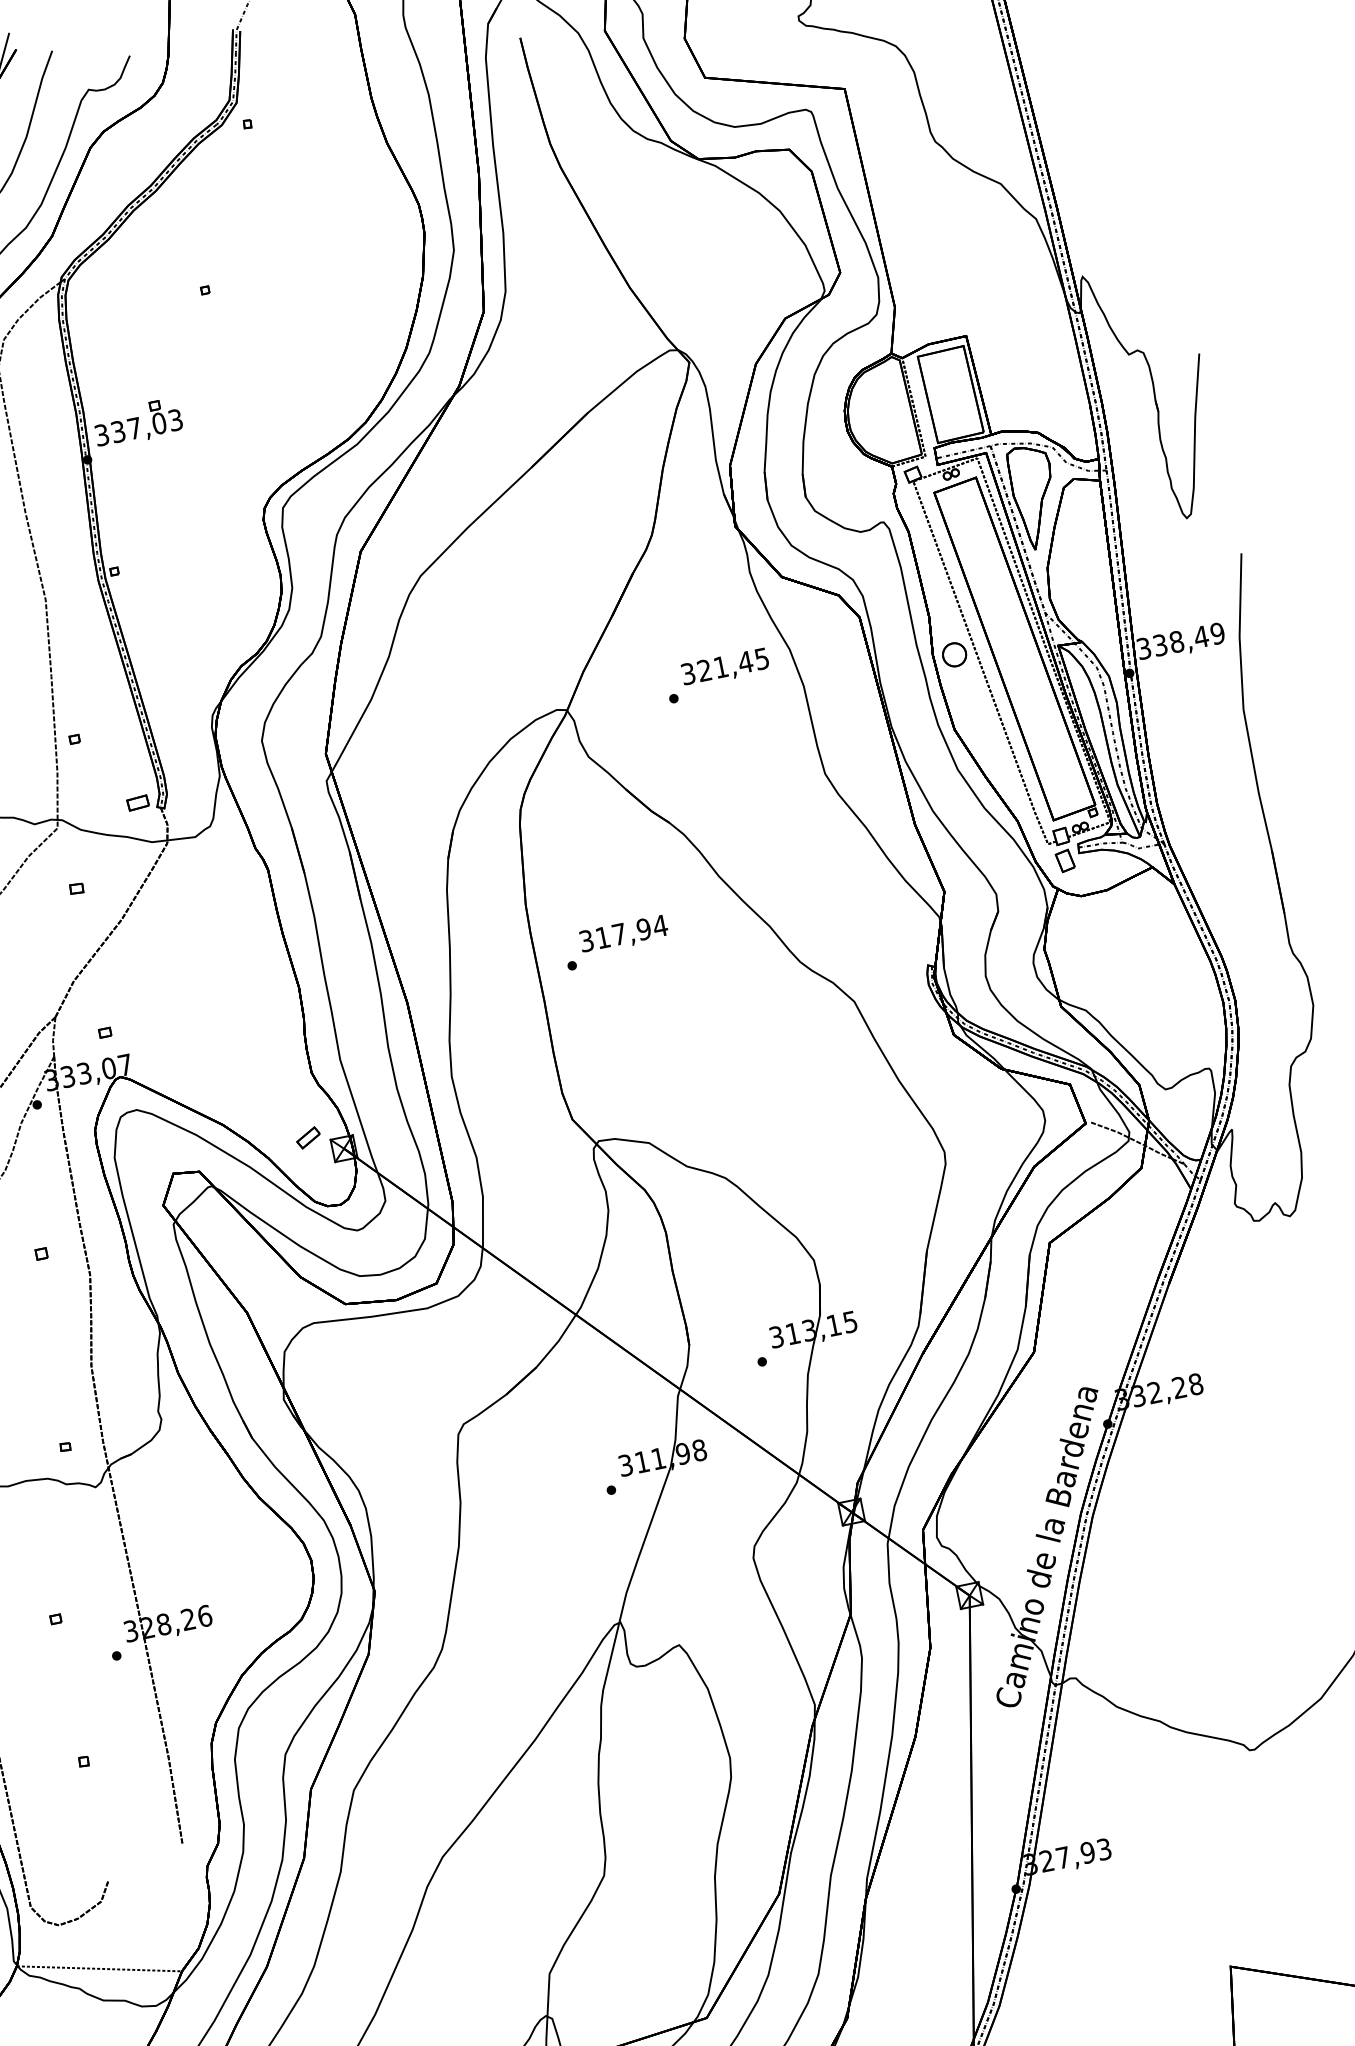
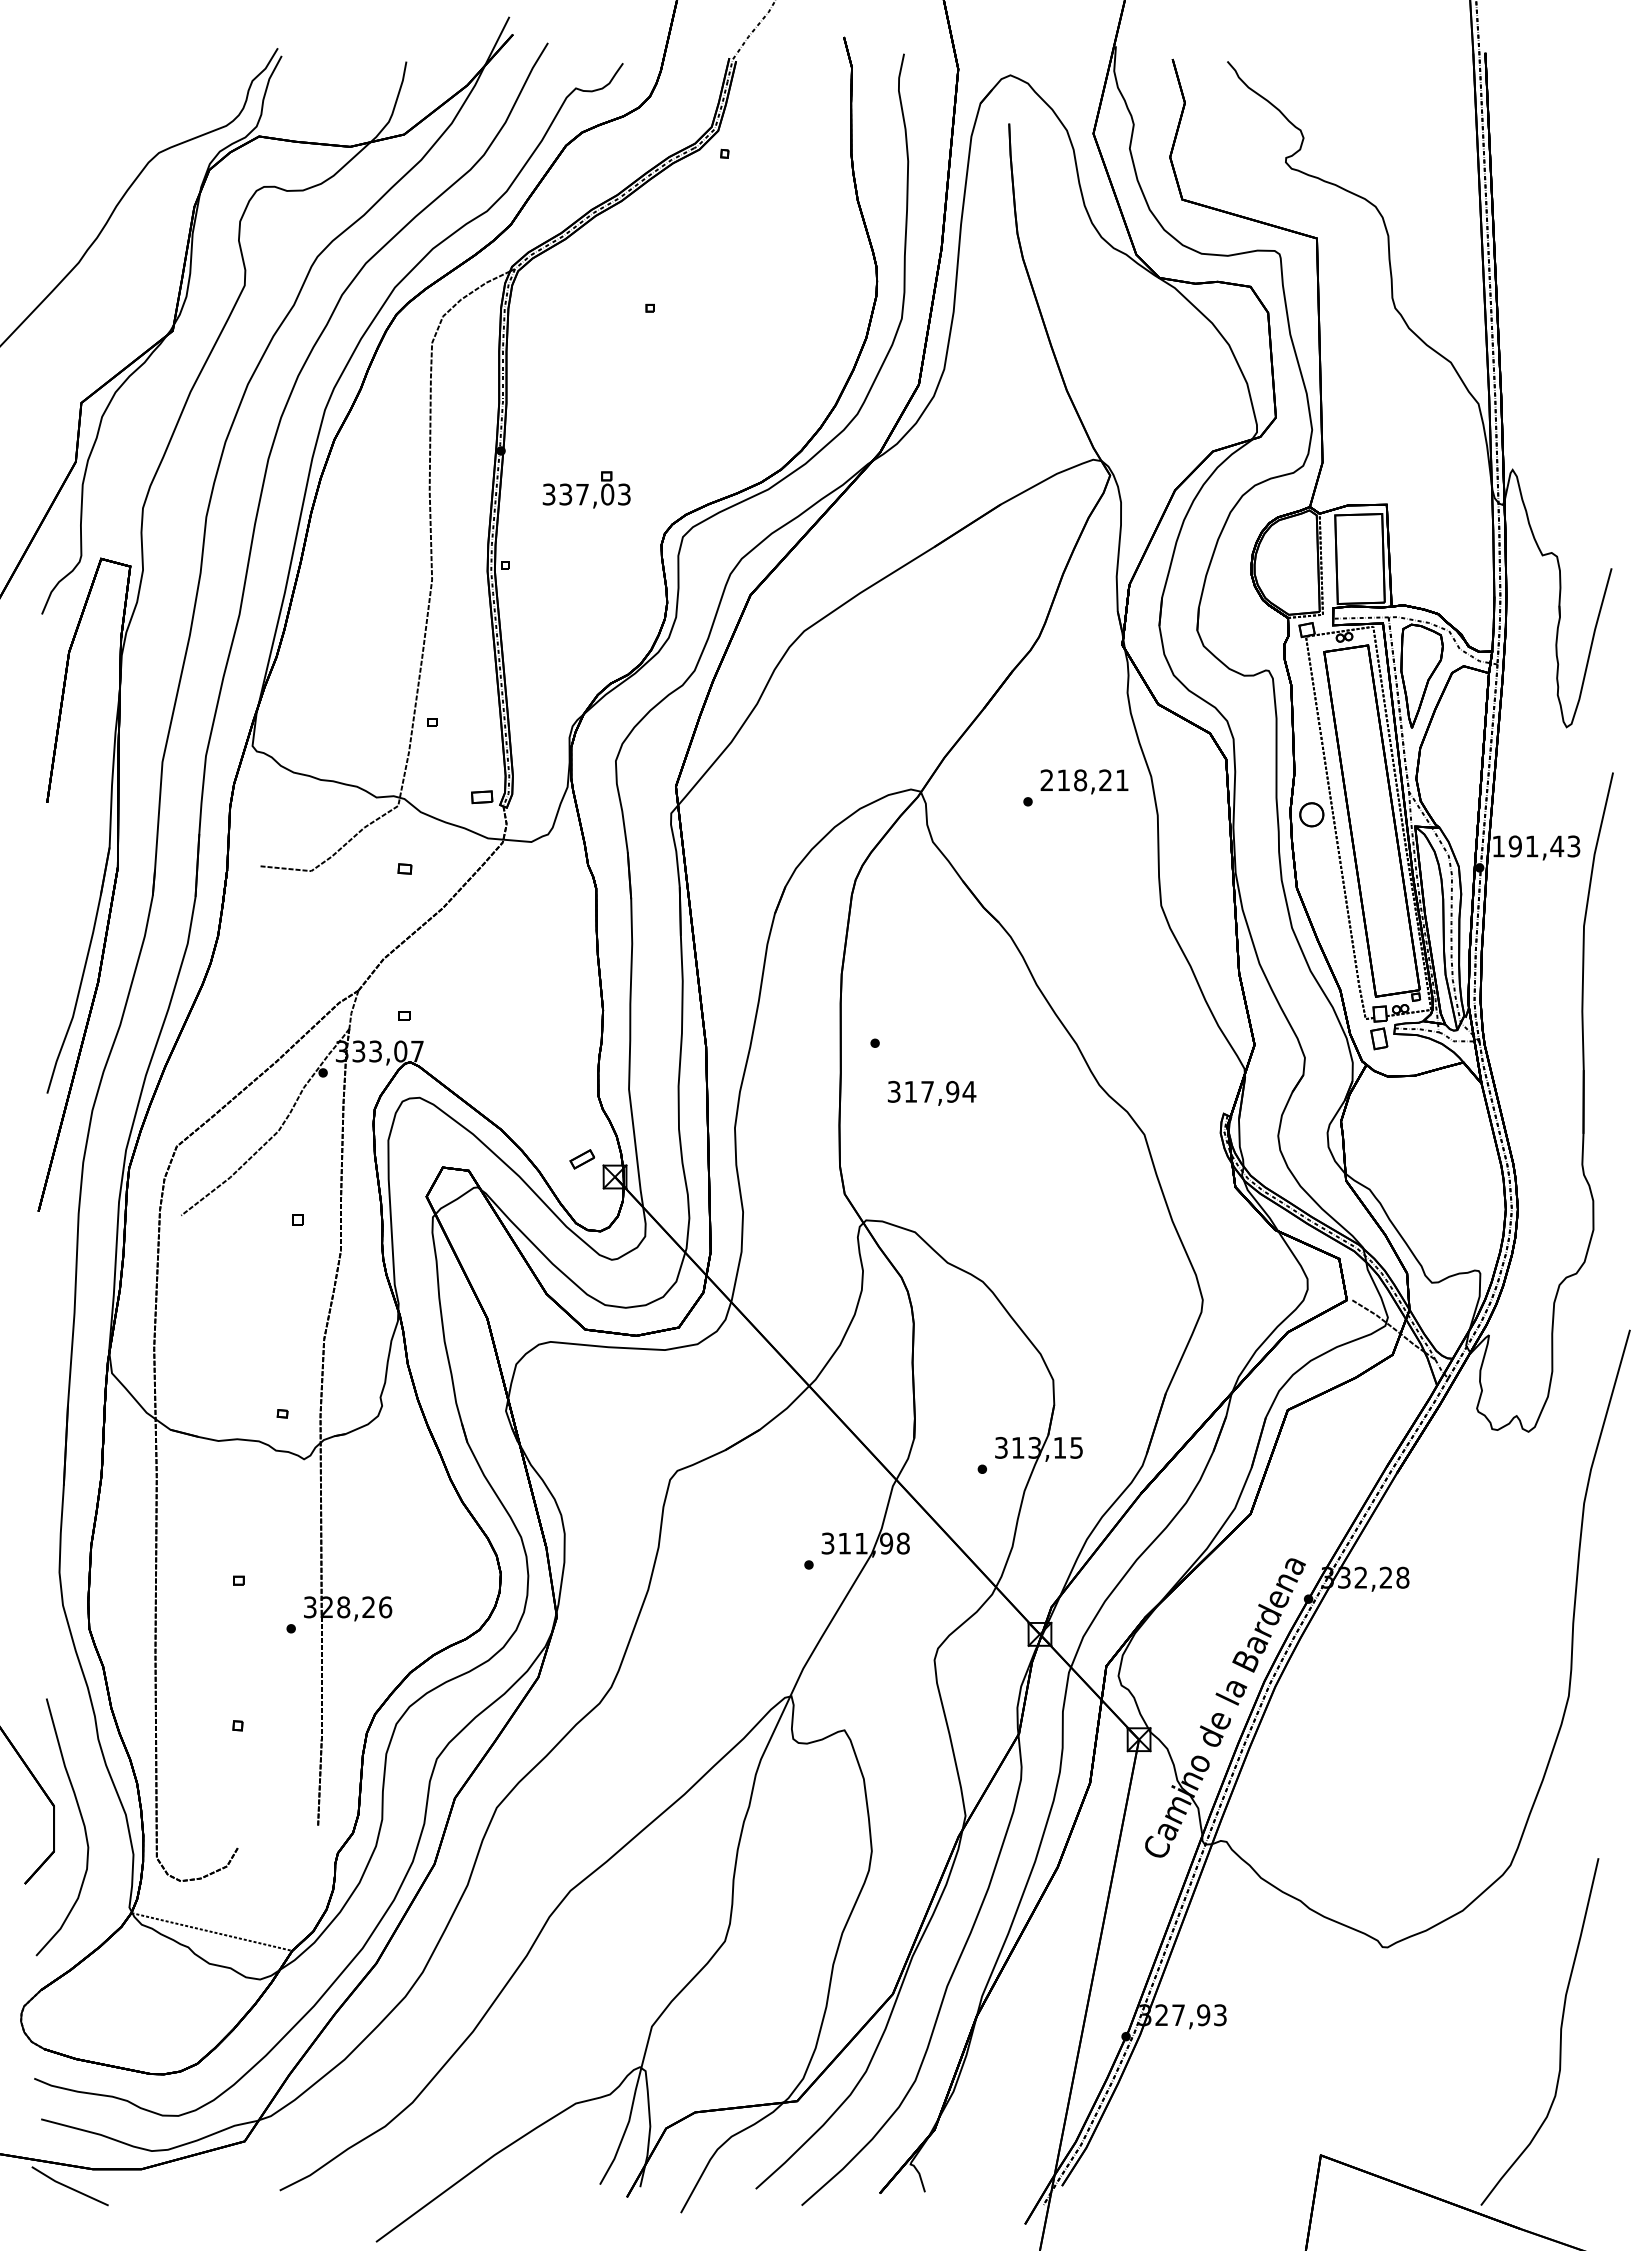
part: (137, 422) -> (586, 489), moved
text: (1181, 641) -> (1536, 846), 338,49 -> 191,43
text: (725, 666) -> (1084, 780), 321,45 -> 218,21
text: (624, 933) -> (932, 1092), moved

